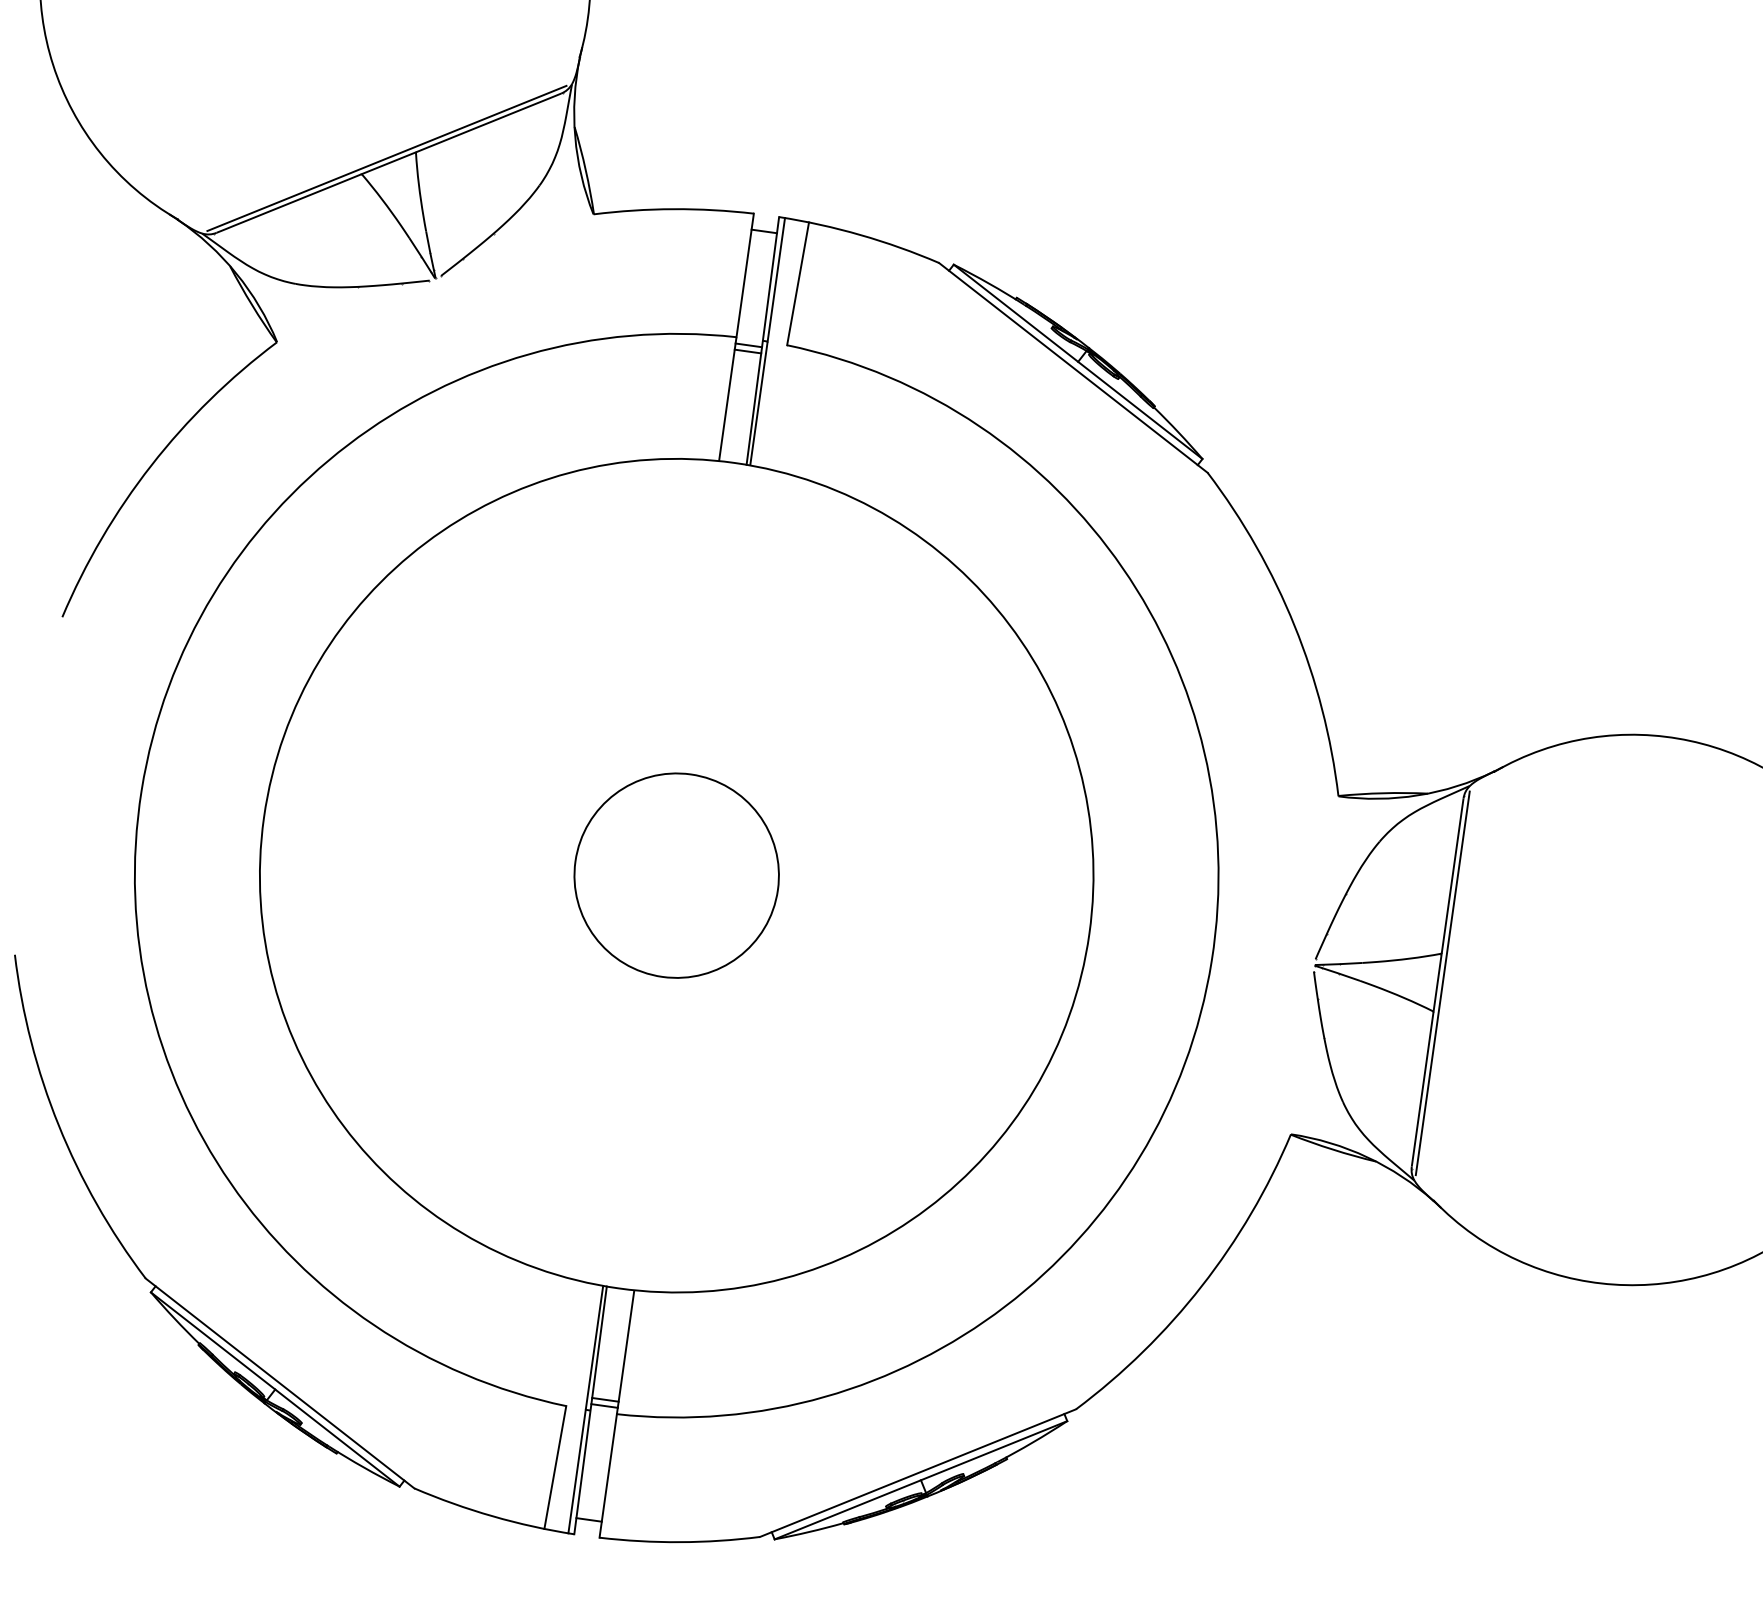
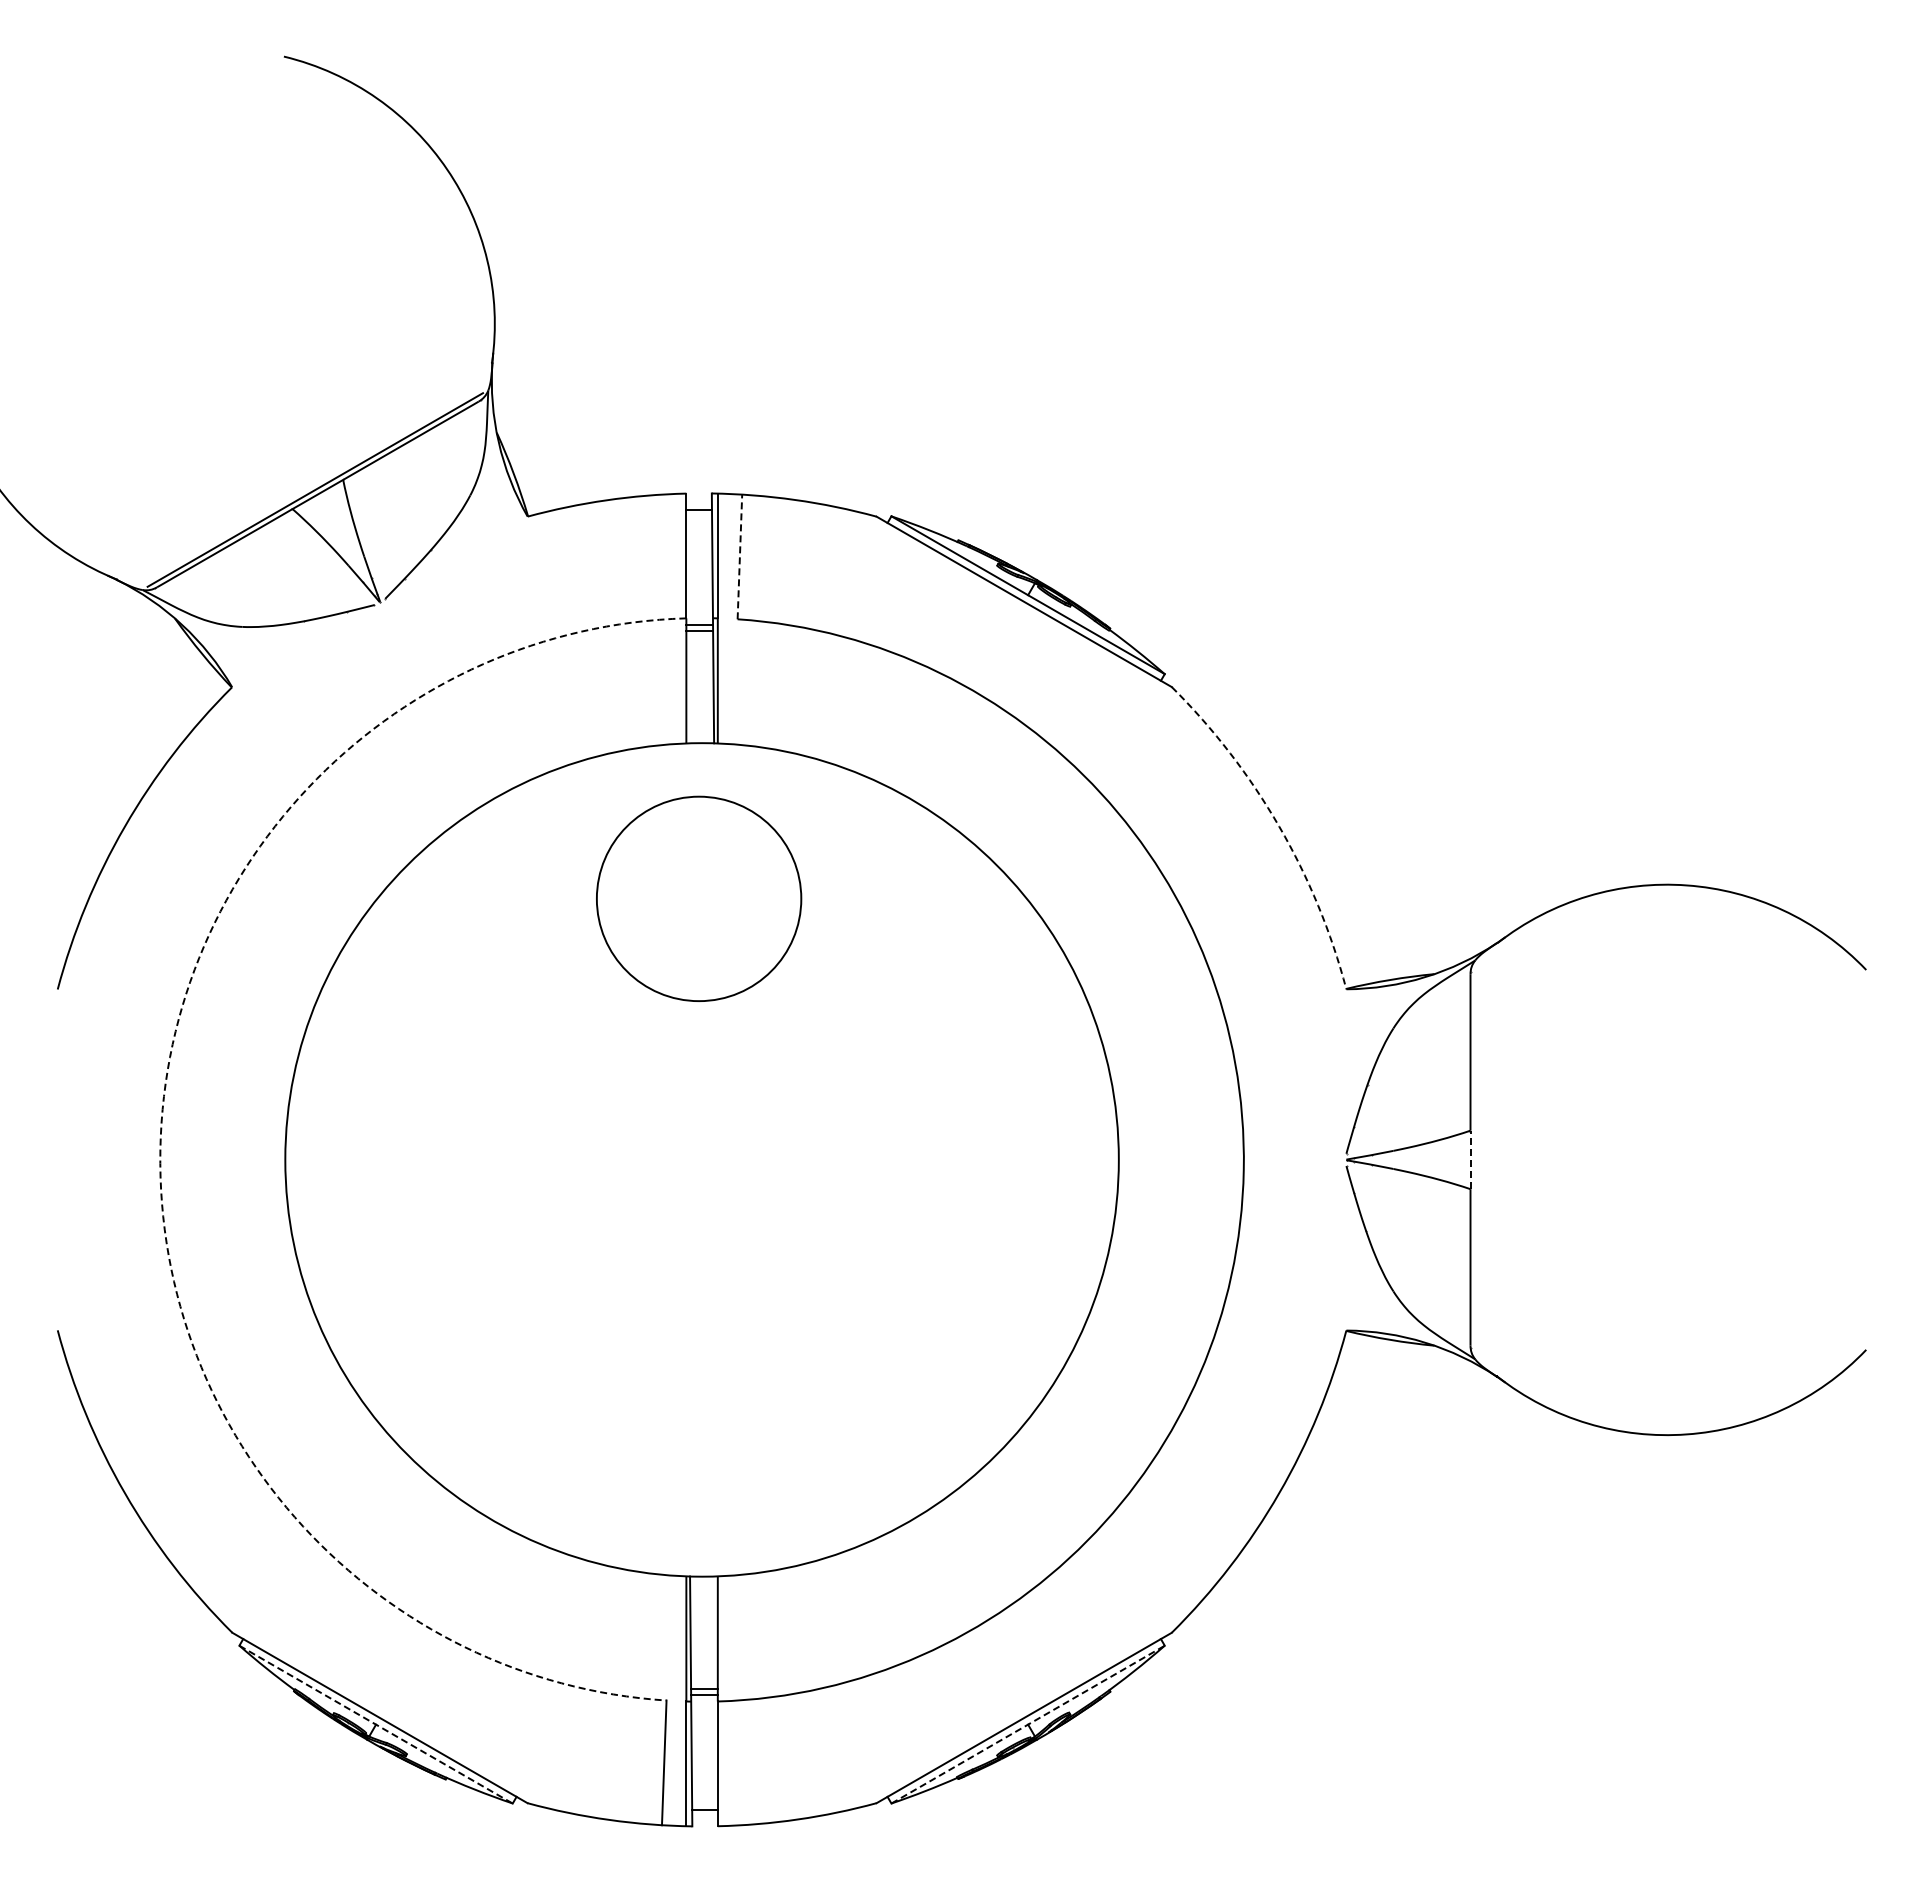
line: (797, 283) -> (739, 556), solid -> dashed
arc: (1294, 625) -> (1279, 826), solid -> dashed
arc: (141, 790) -> (160, 1150), solid -> dashed
circle: (677, 875) -> (699, 898), moved
line: (1437, 982) -> (1470, 1159), solid -> dashed
line: (1442, 982) -> (1475, 1159), removed
line: (275, 1389) -> (376, 1724), solid -> dashed
line: (921, 1480) -> (1028, 1724), solid -> dashed

